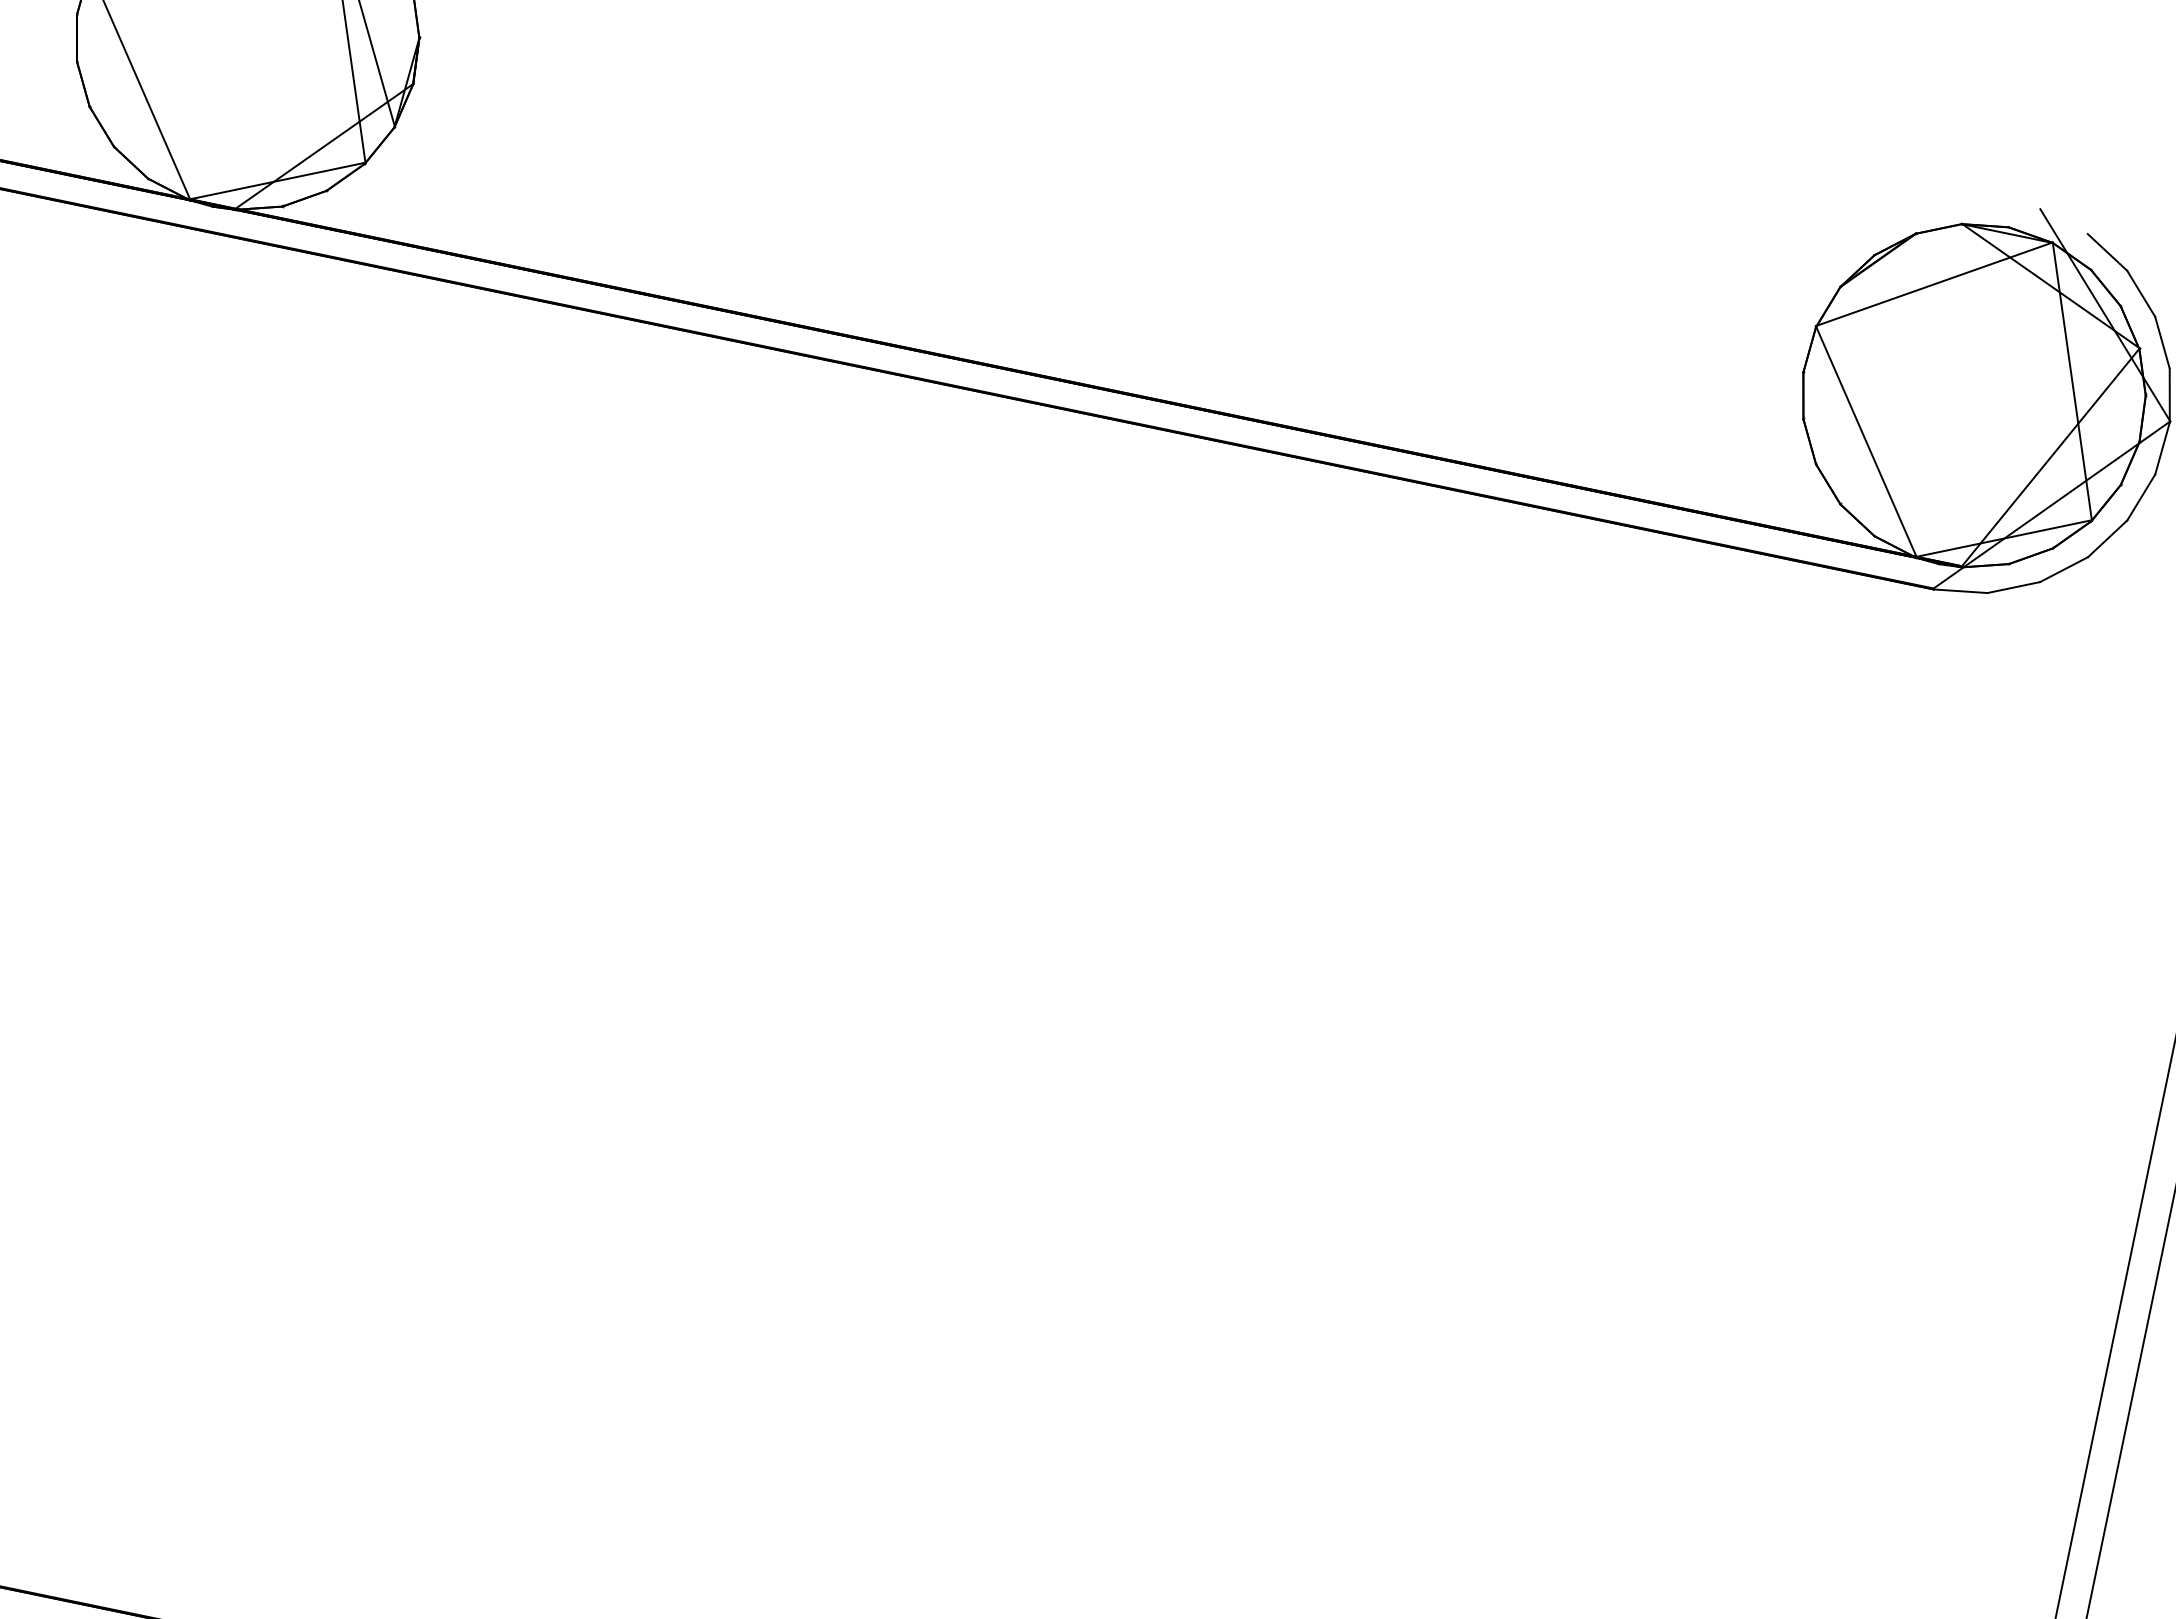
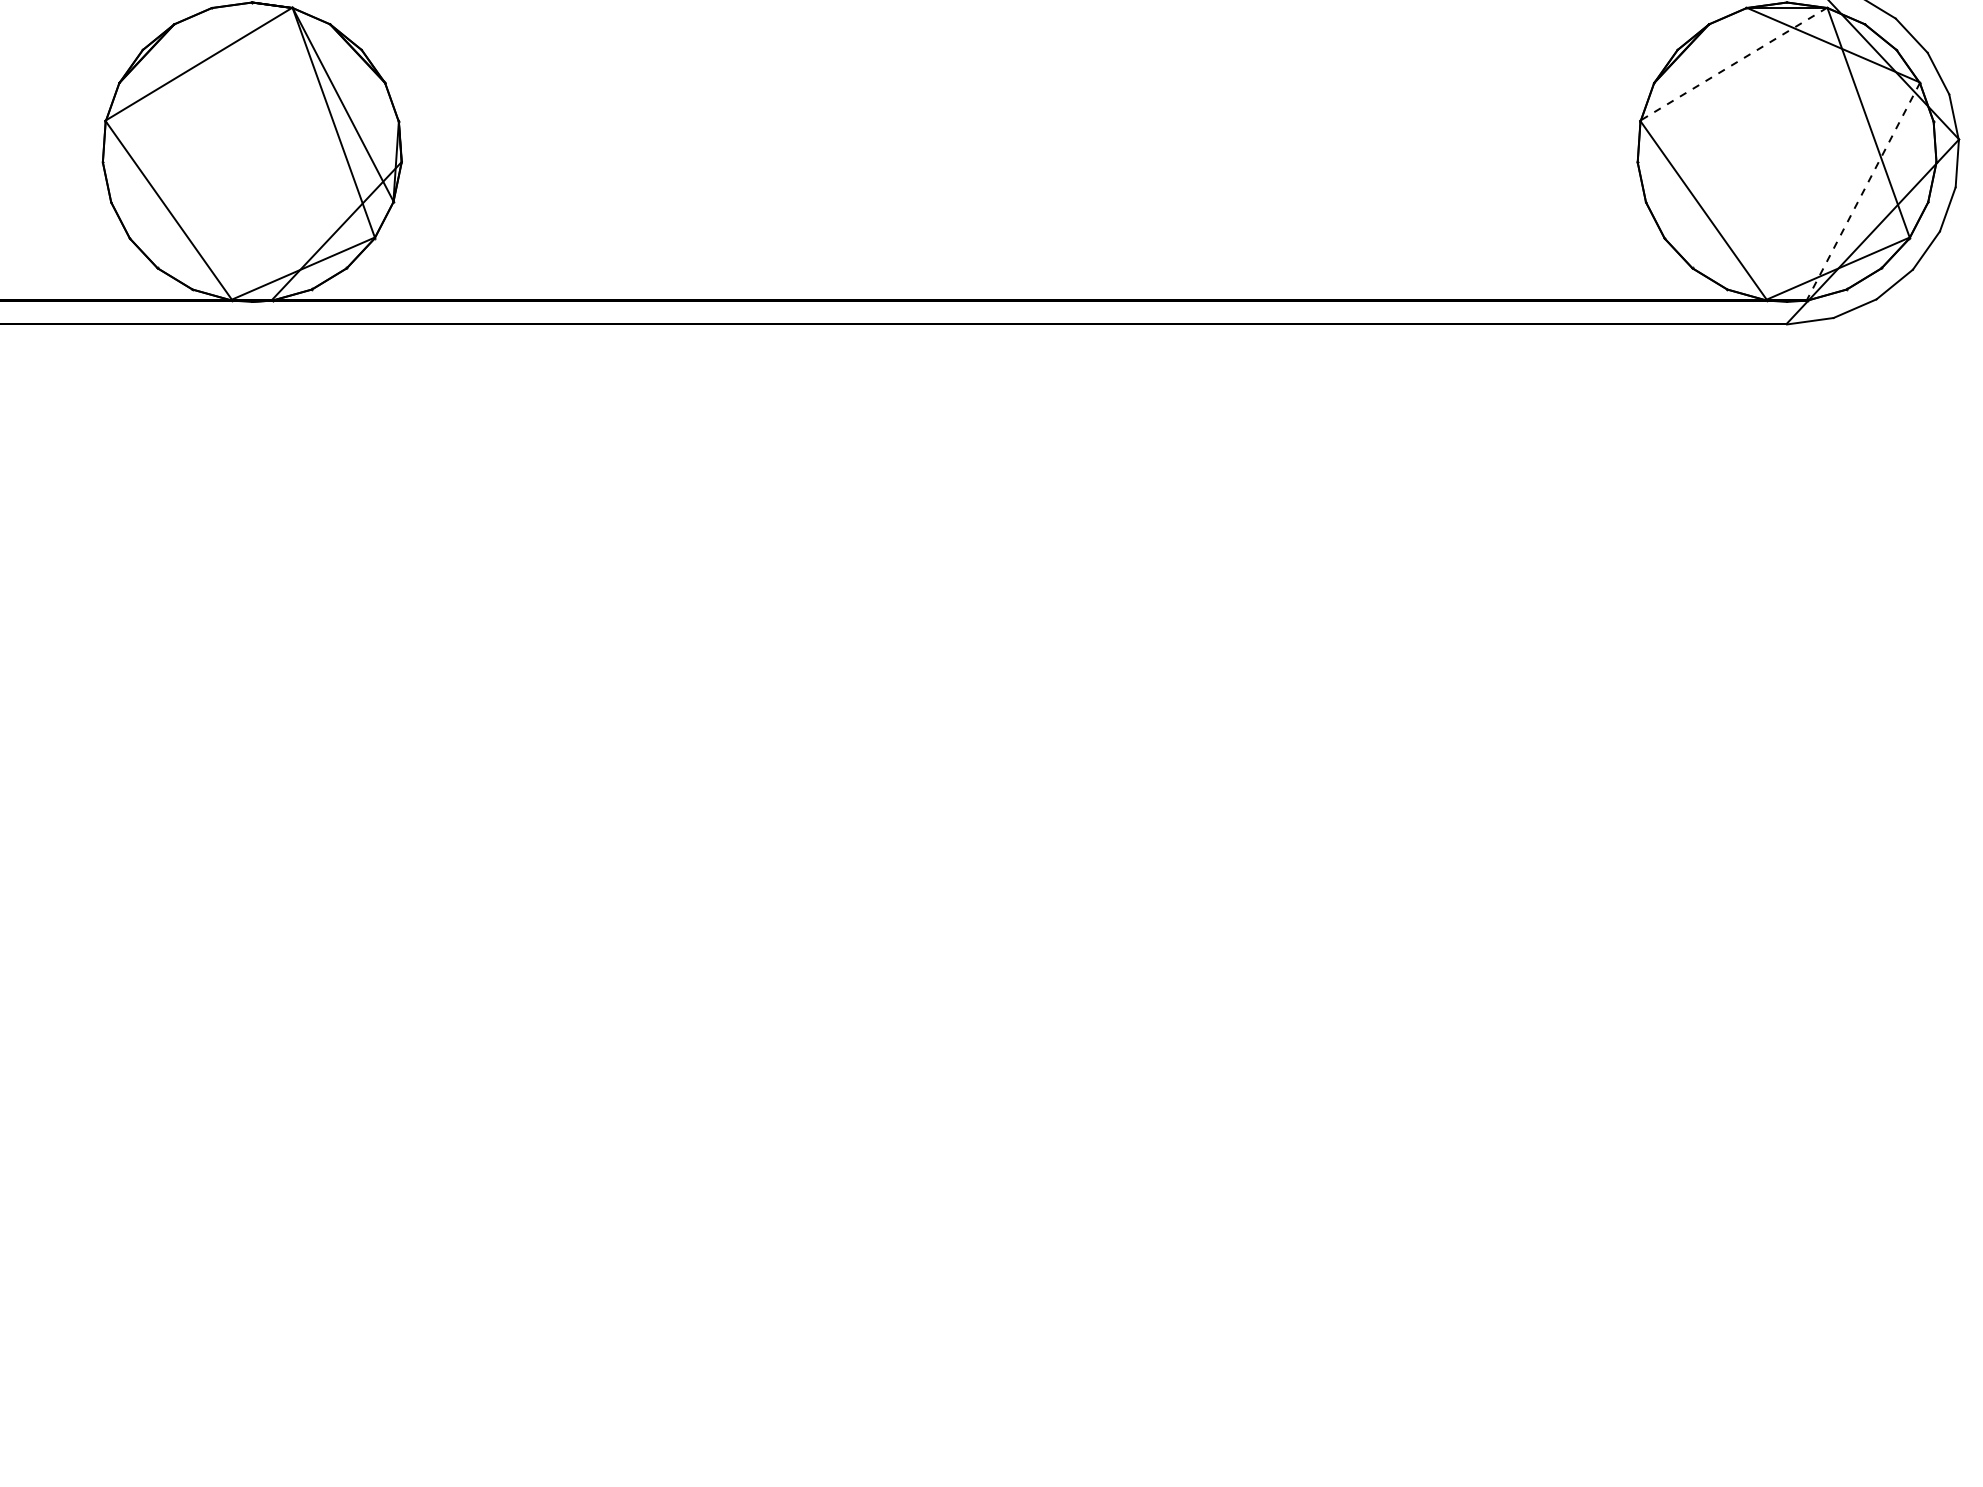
line: (1933, 284) -> (1733, 64), solid -> dashed
line: (2050, 457) -> (1863, 191), solid -> dashed

